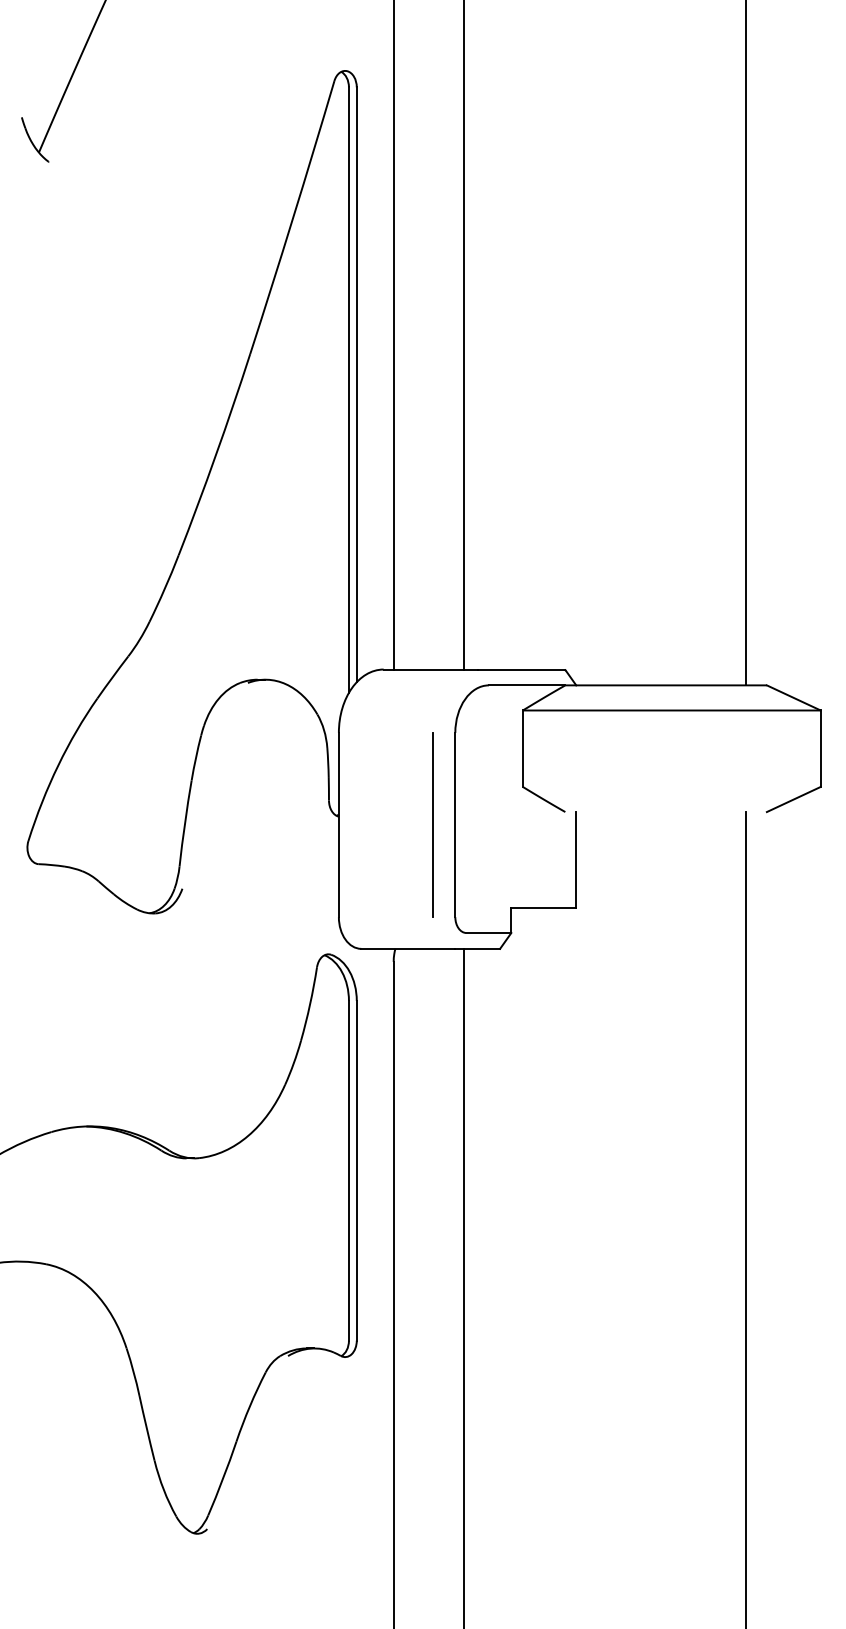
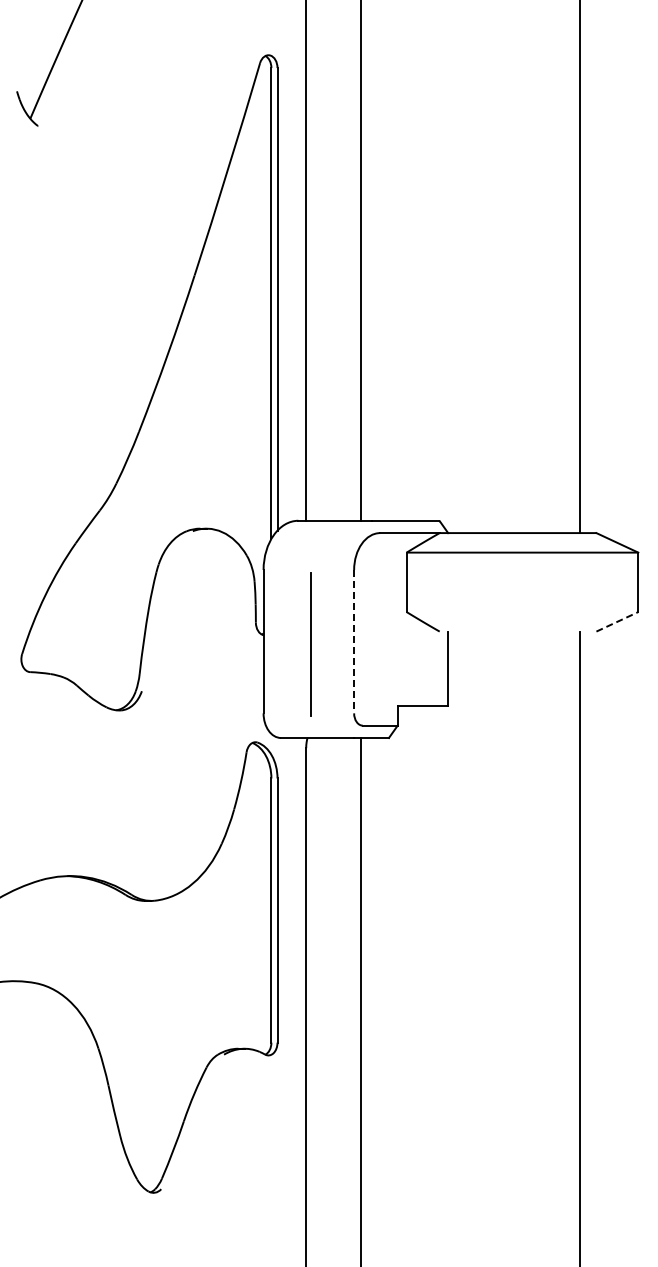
line: (793, 799) -> (617, 621), solid -> dashed
line: (432, 824) -> (310, 644), moved
line: (455, 824) -> (354, 641), solid -> dashed

